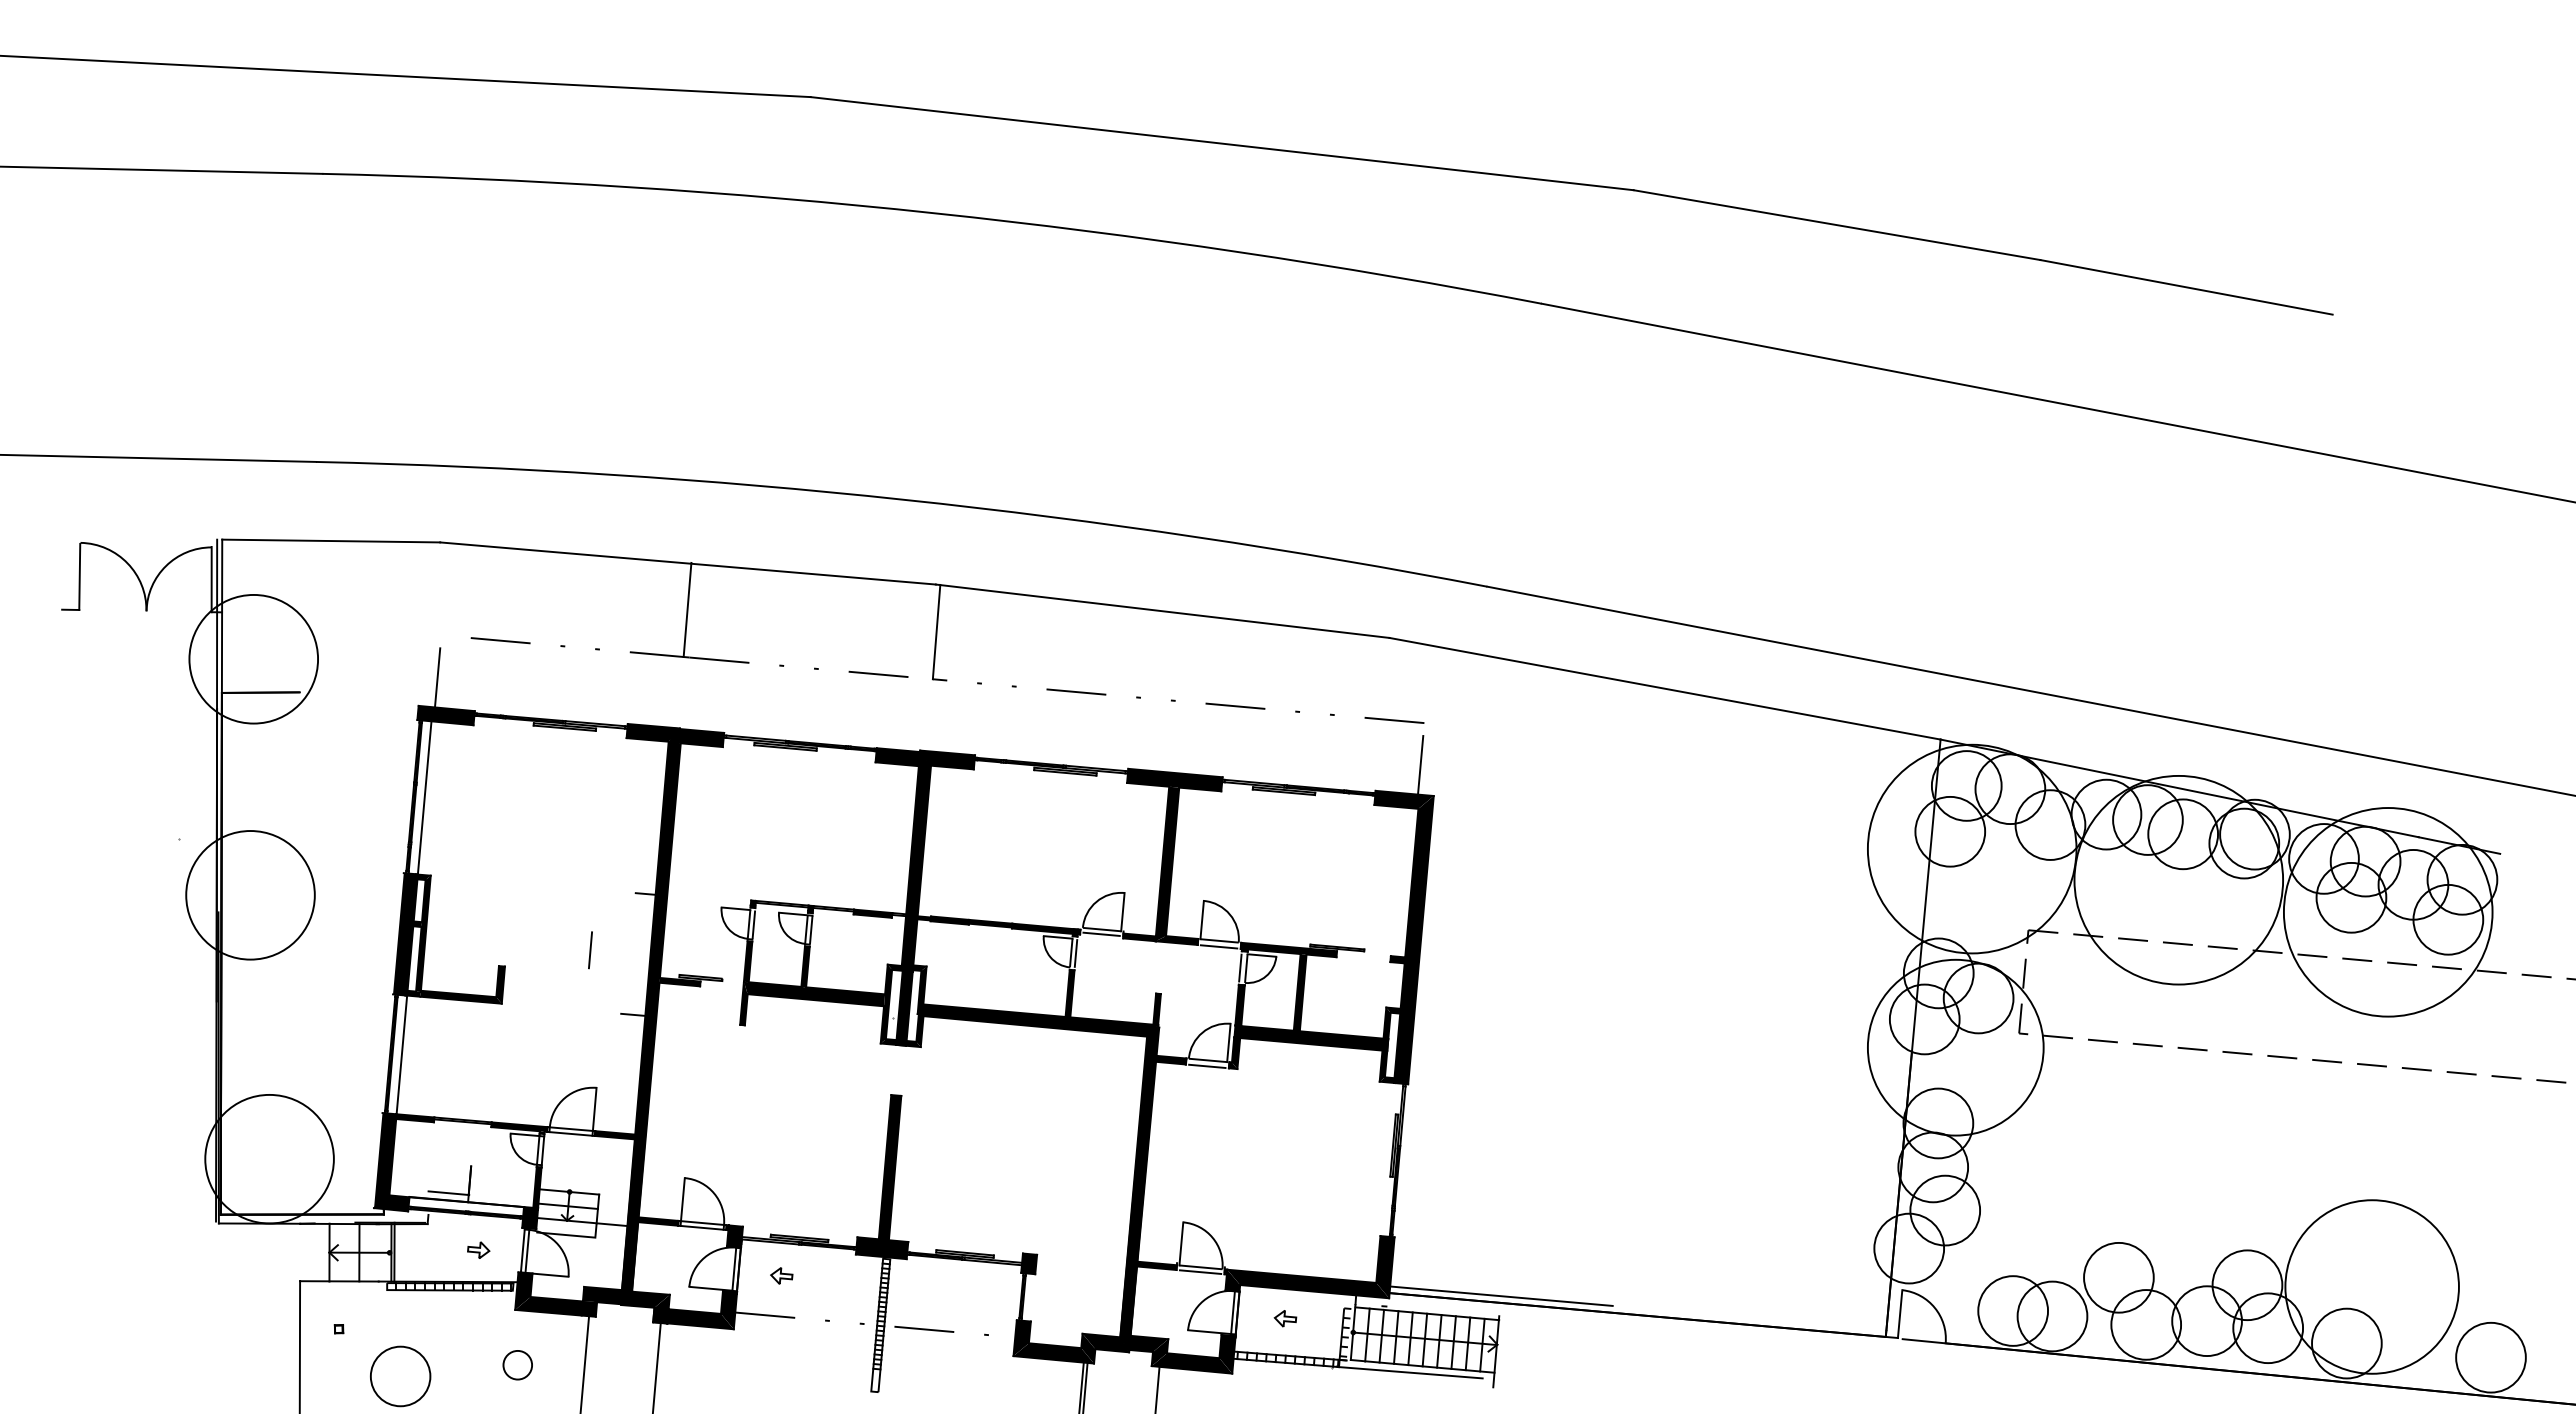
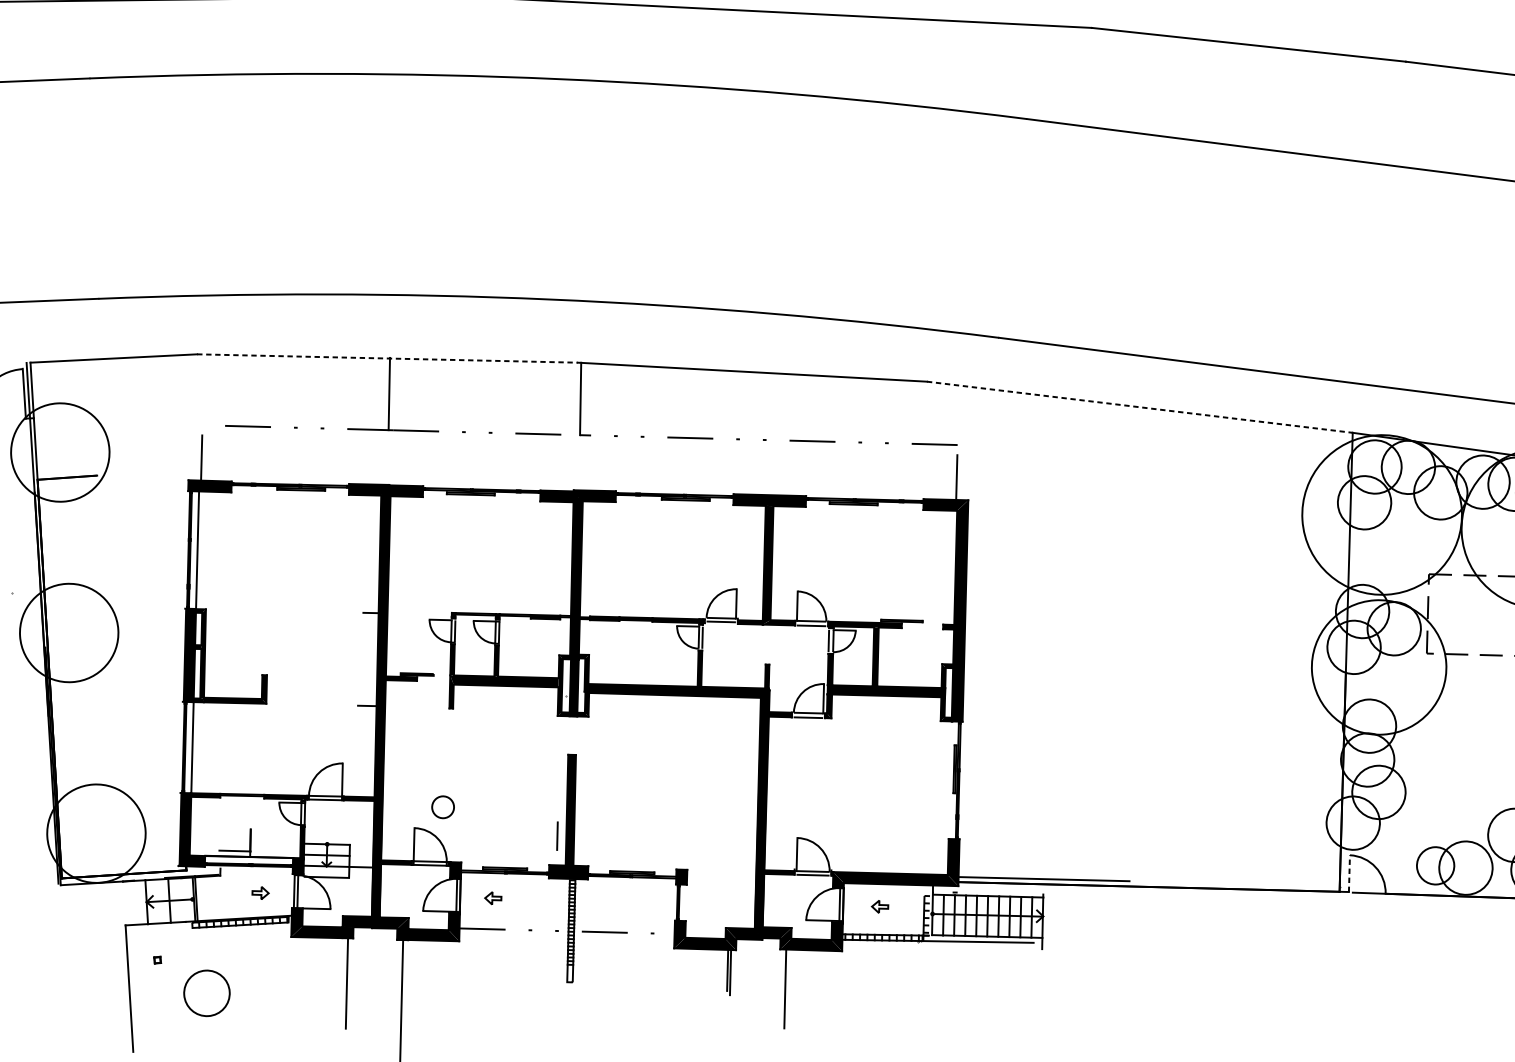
line: (688, 563) -> (387, 358), solid -> dashed
line: (1665, 688) -> (1140, 407), solid -> dashed
line: (590, 950) -> (557, 836), moved
circle: (2013, 1310) -> (1435, 865), size x0.7
line: (1900, 1313) -> (1349, 873), solid -> dashed
circle: (517, 1365) -> (442, 807), moved

